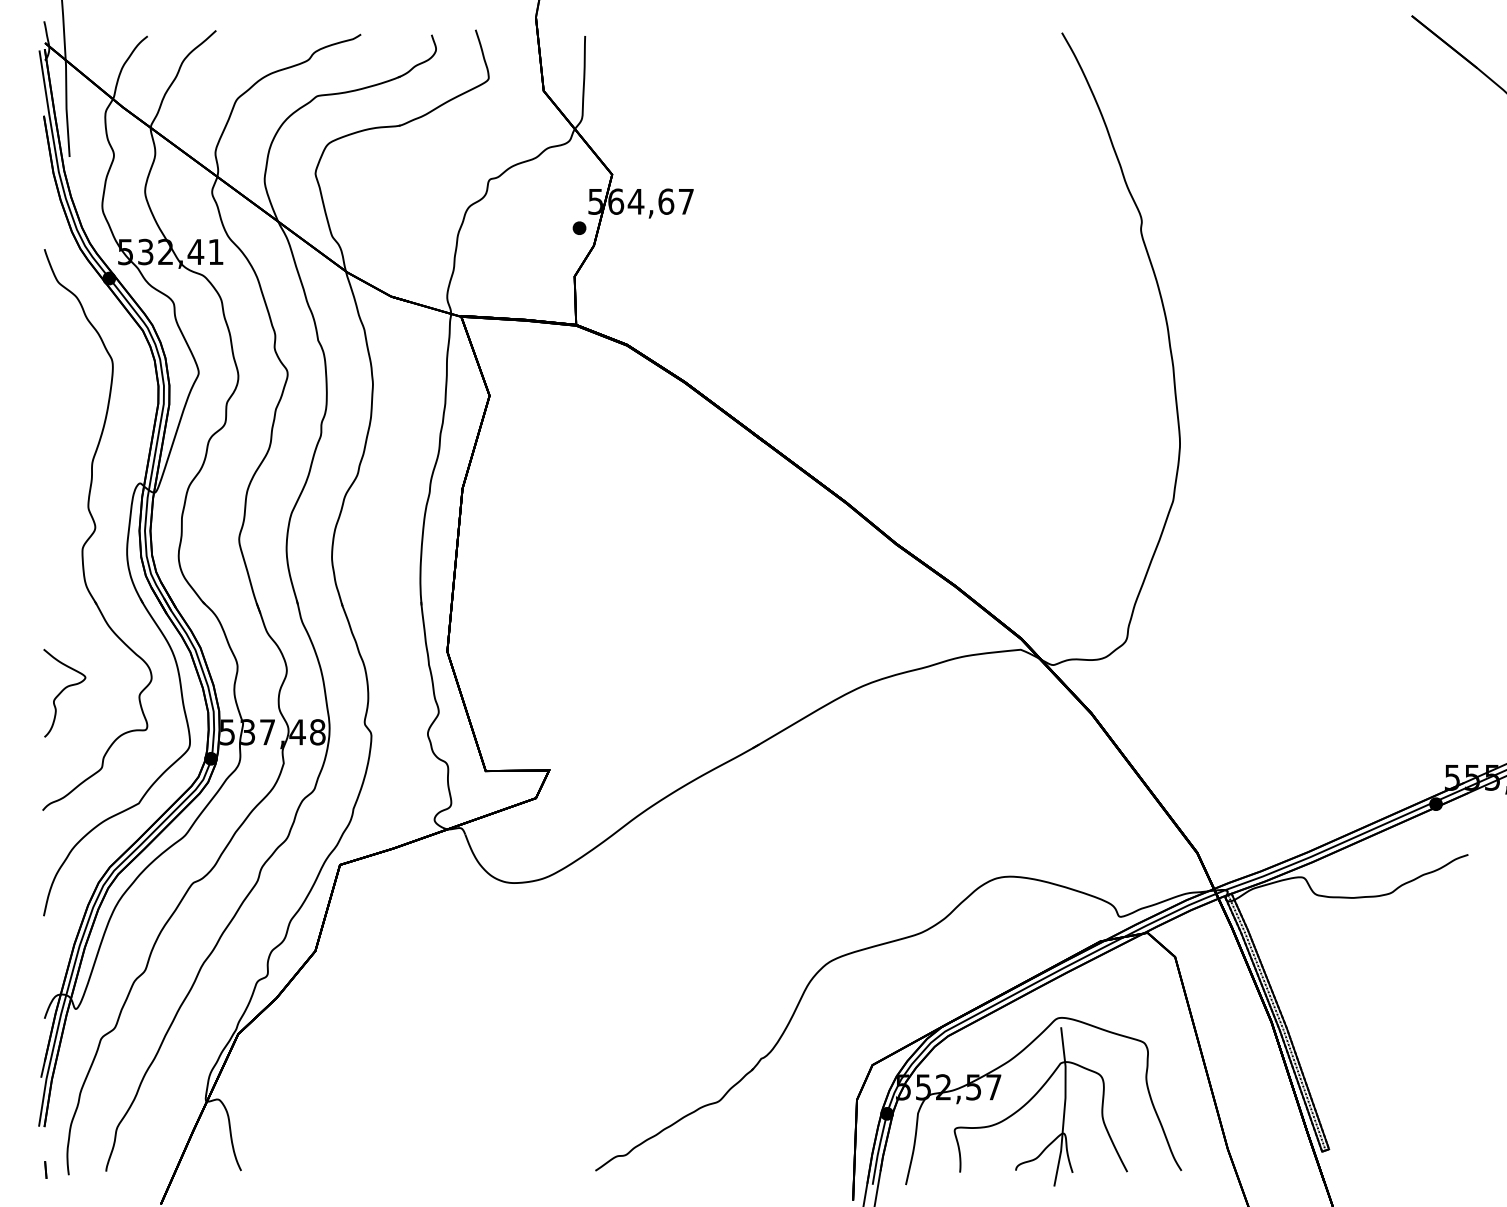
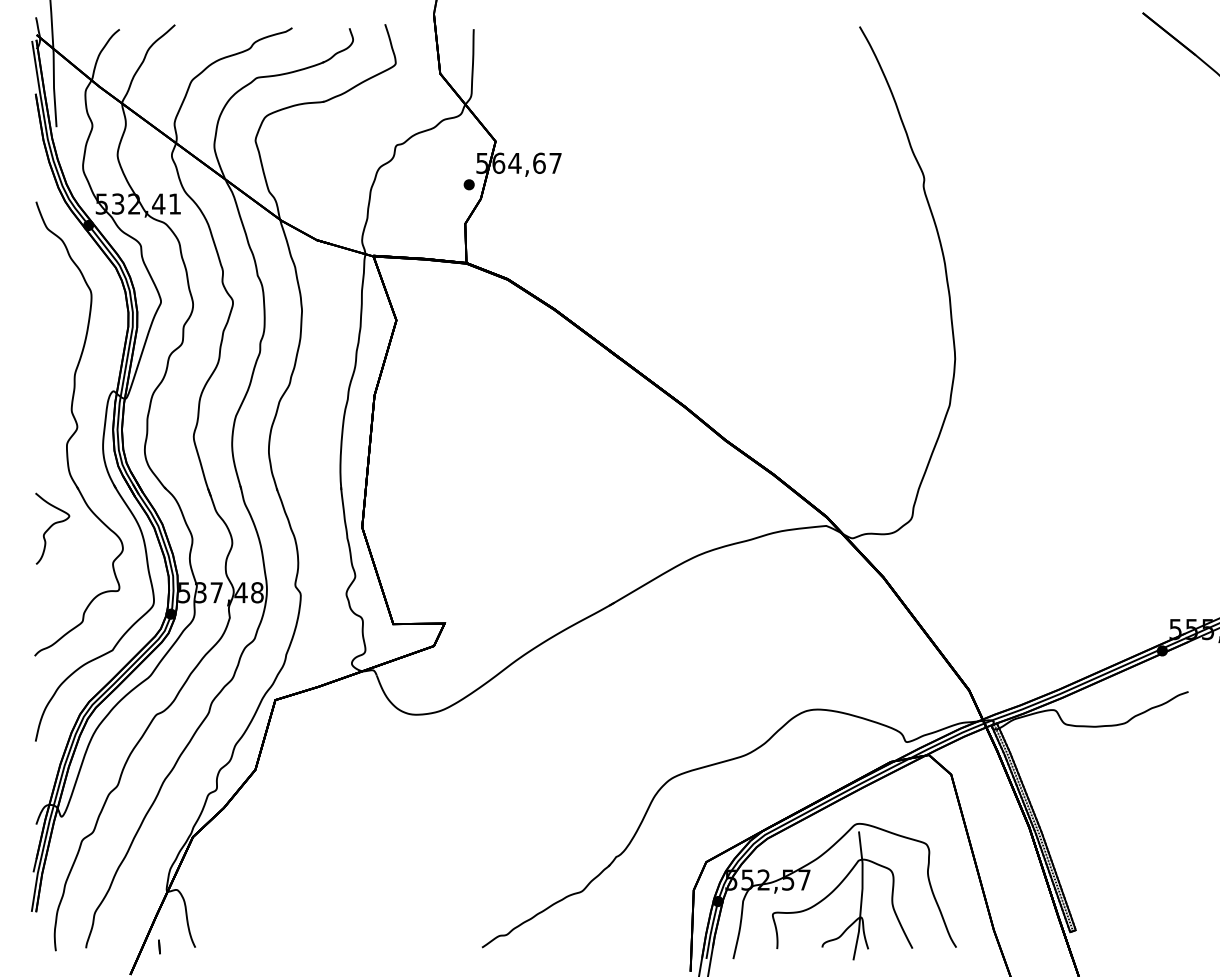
curve: (63, 691) -> (51, 527), moved
line: (45, 1169) -> (159, 946), moved

